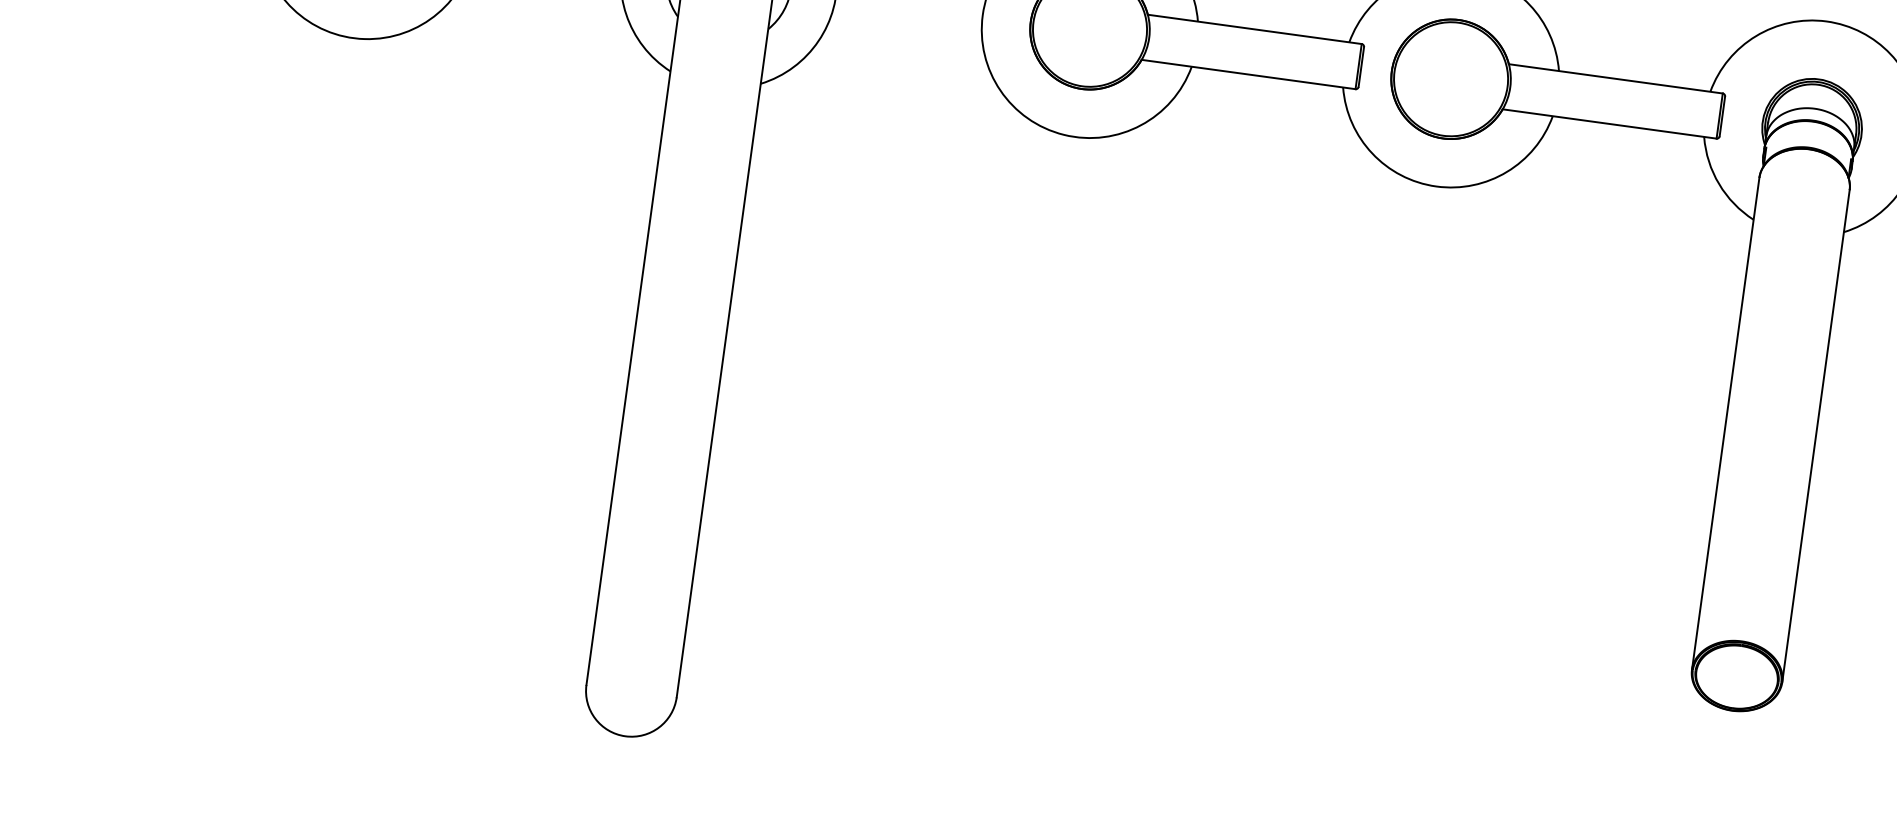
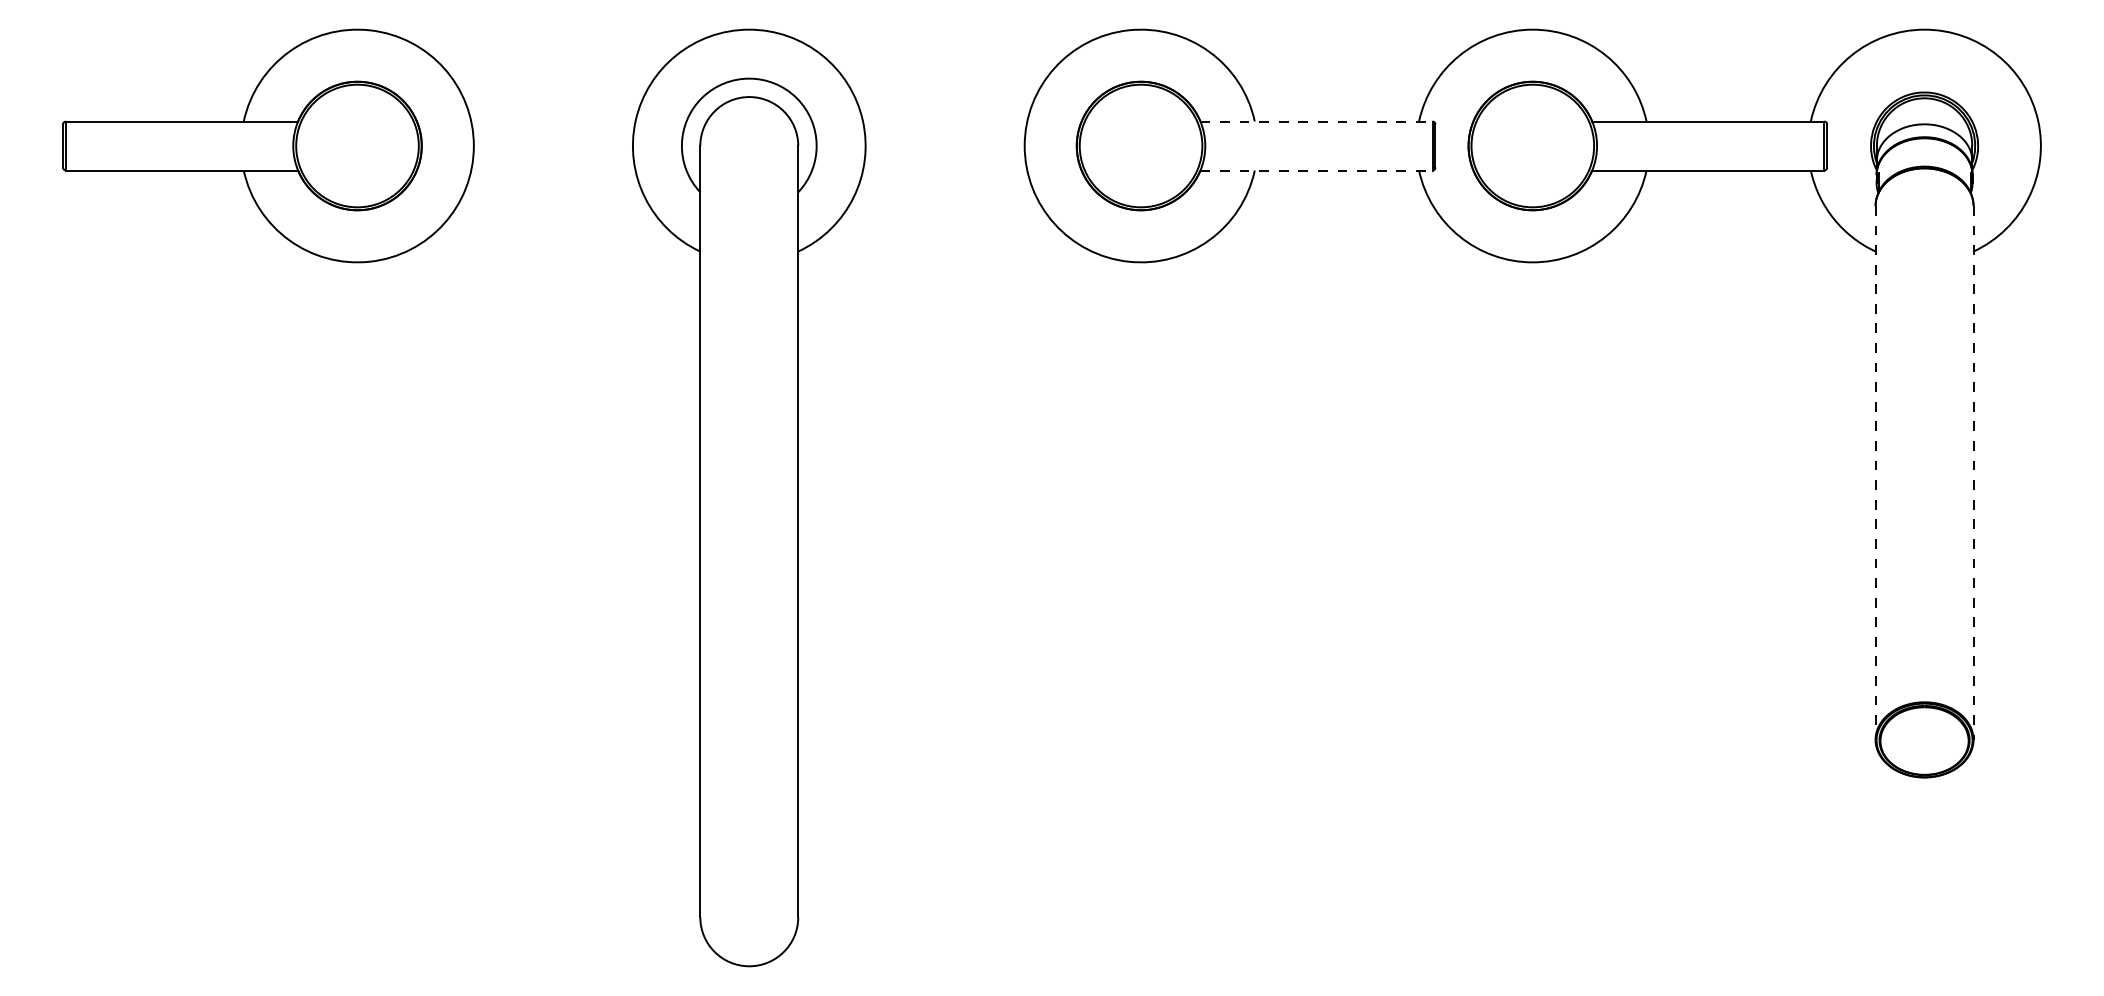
line: (1254, 29) -> (1316, 121), solid -> dashed
line: (1248, 74) -> (1316, 170), solid -> dashed
line: (1725, 423) -> (1875, 472), solid -> dashed
line: (1815, 435) -> (1973, 472), solid -> dashed

